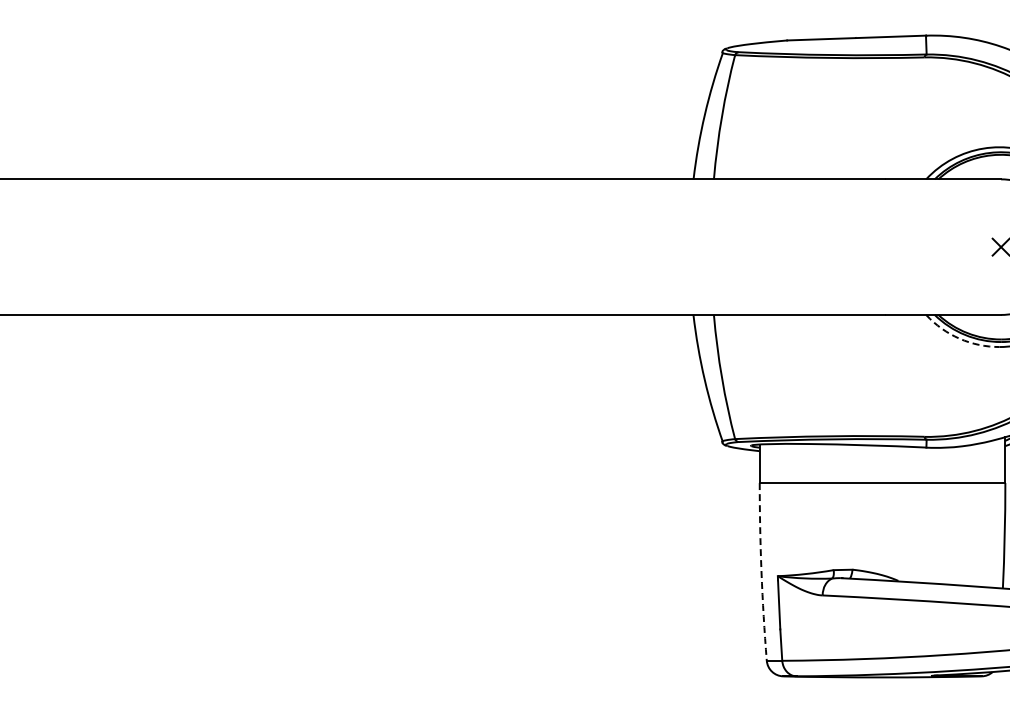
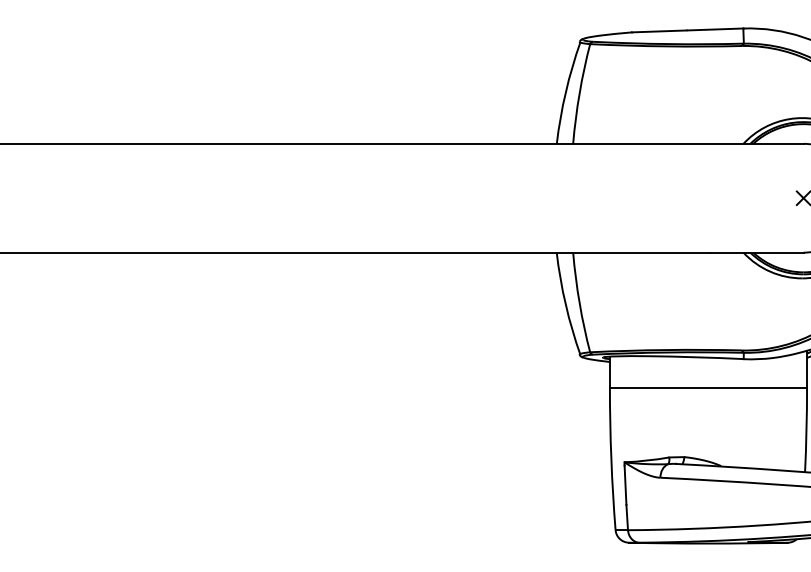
arc: (959, 338) -> (770, 271), dashed -> solid
arc: (761, 572) -> (611, 459), dashed -> solid

